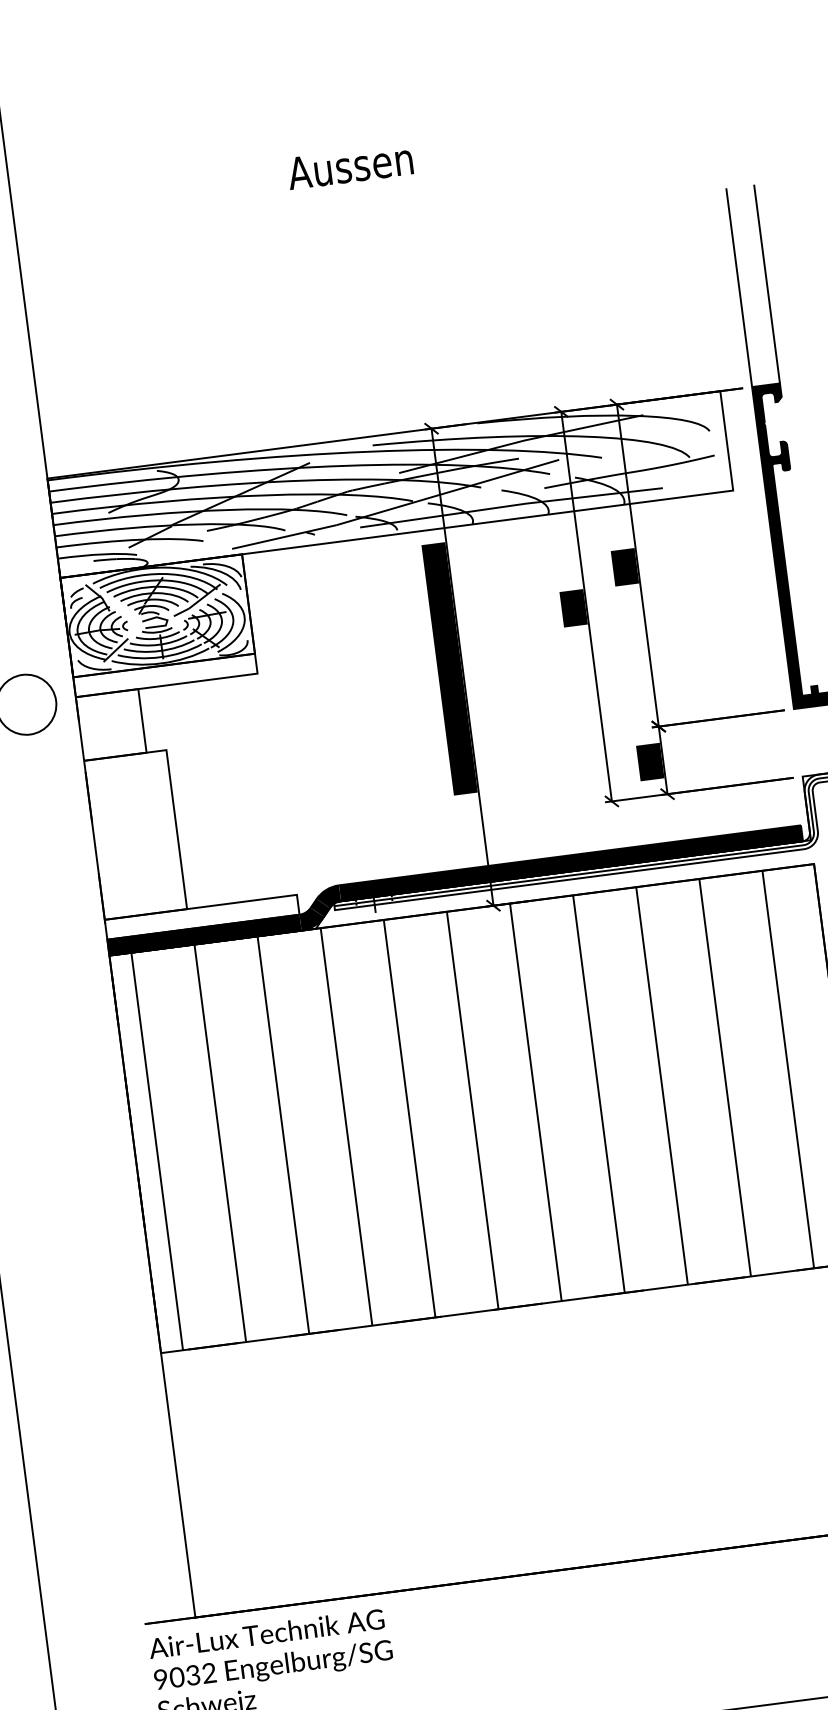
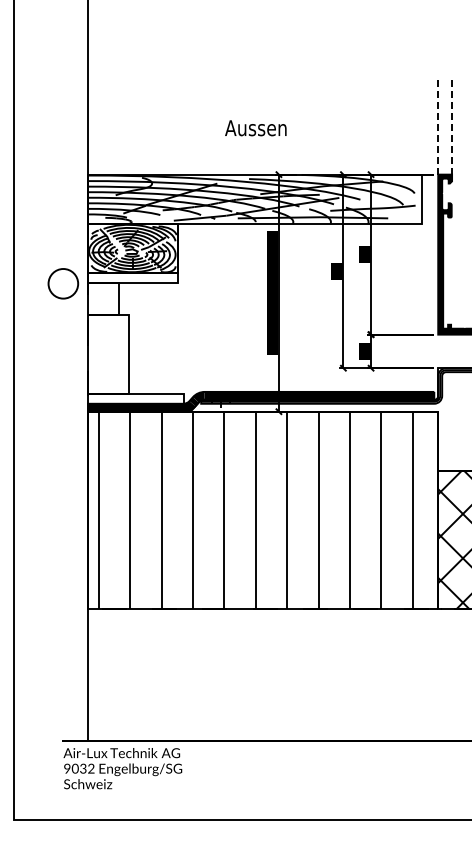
text: (349, 166) -> (255, 128), moved
line: (767, 282) -> (452, 124), solid -> dashed
line: (739, 286) -> (438, 124), solid -> dashed

